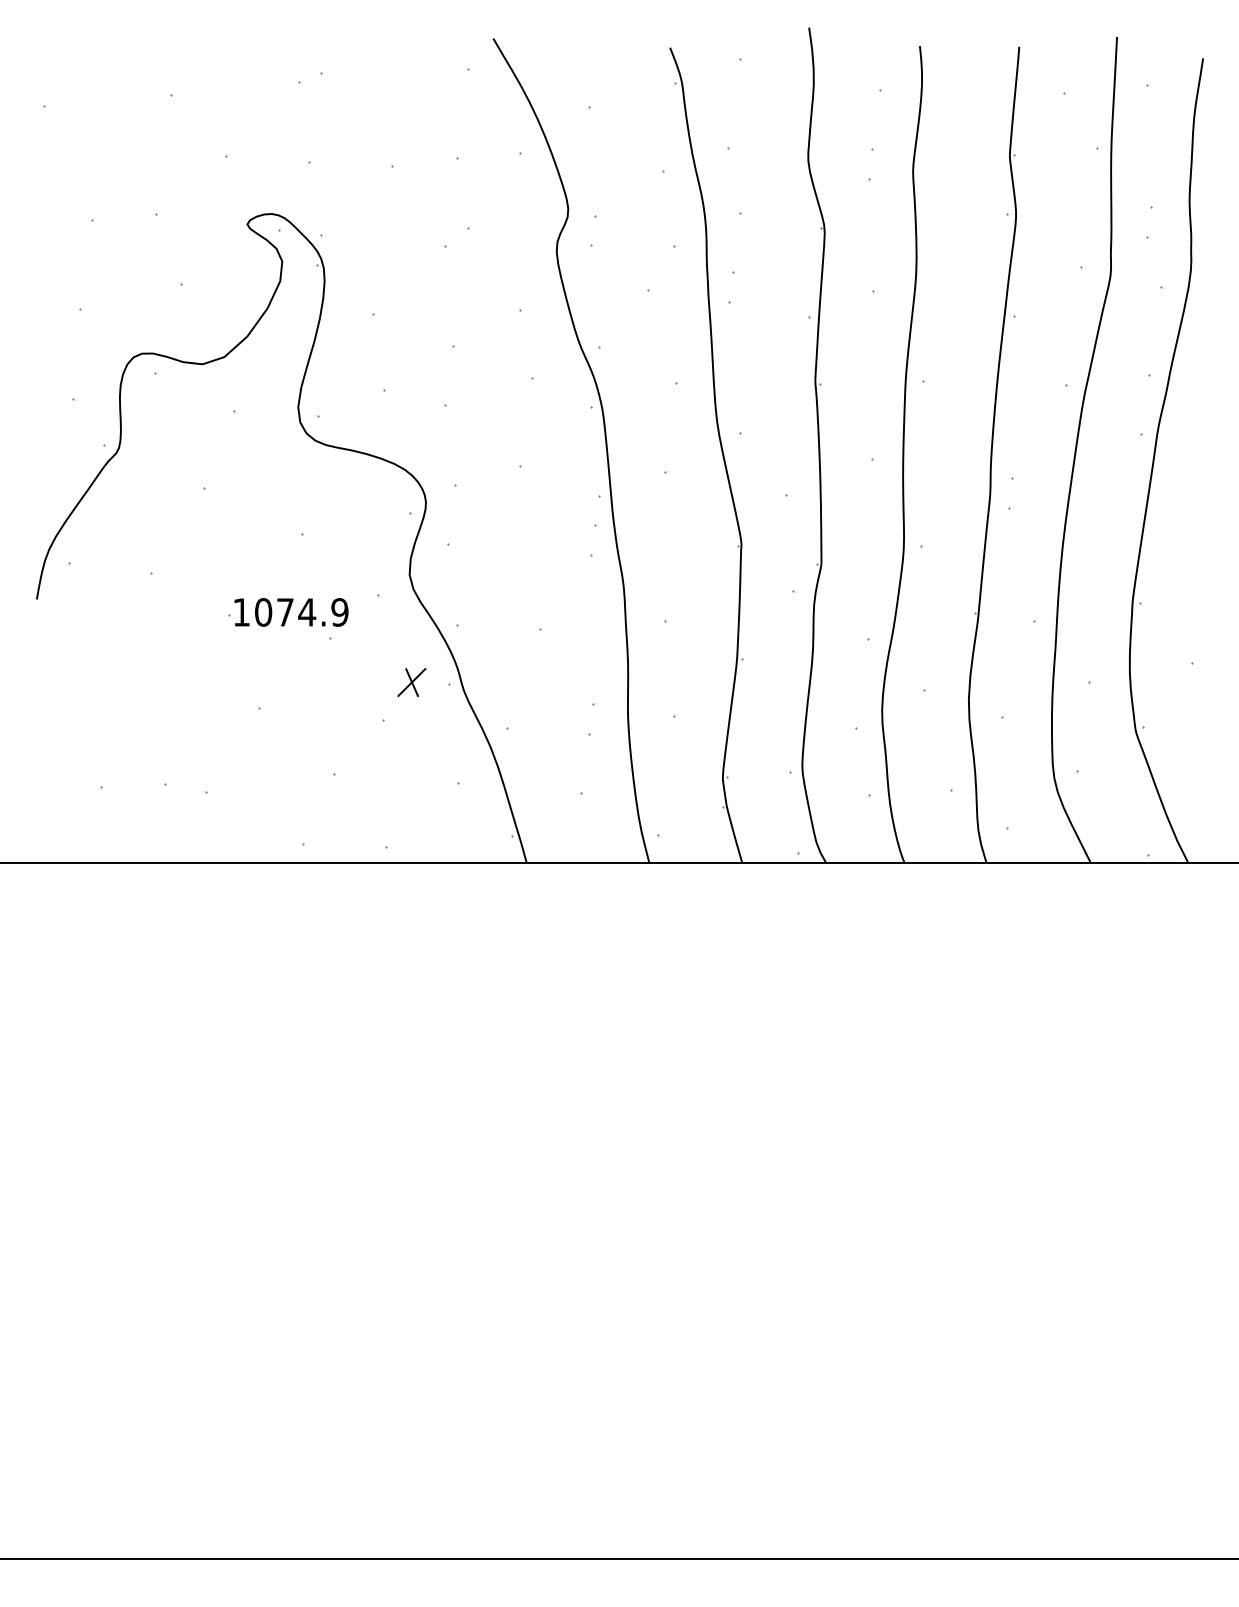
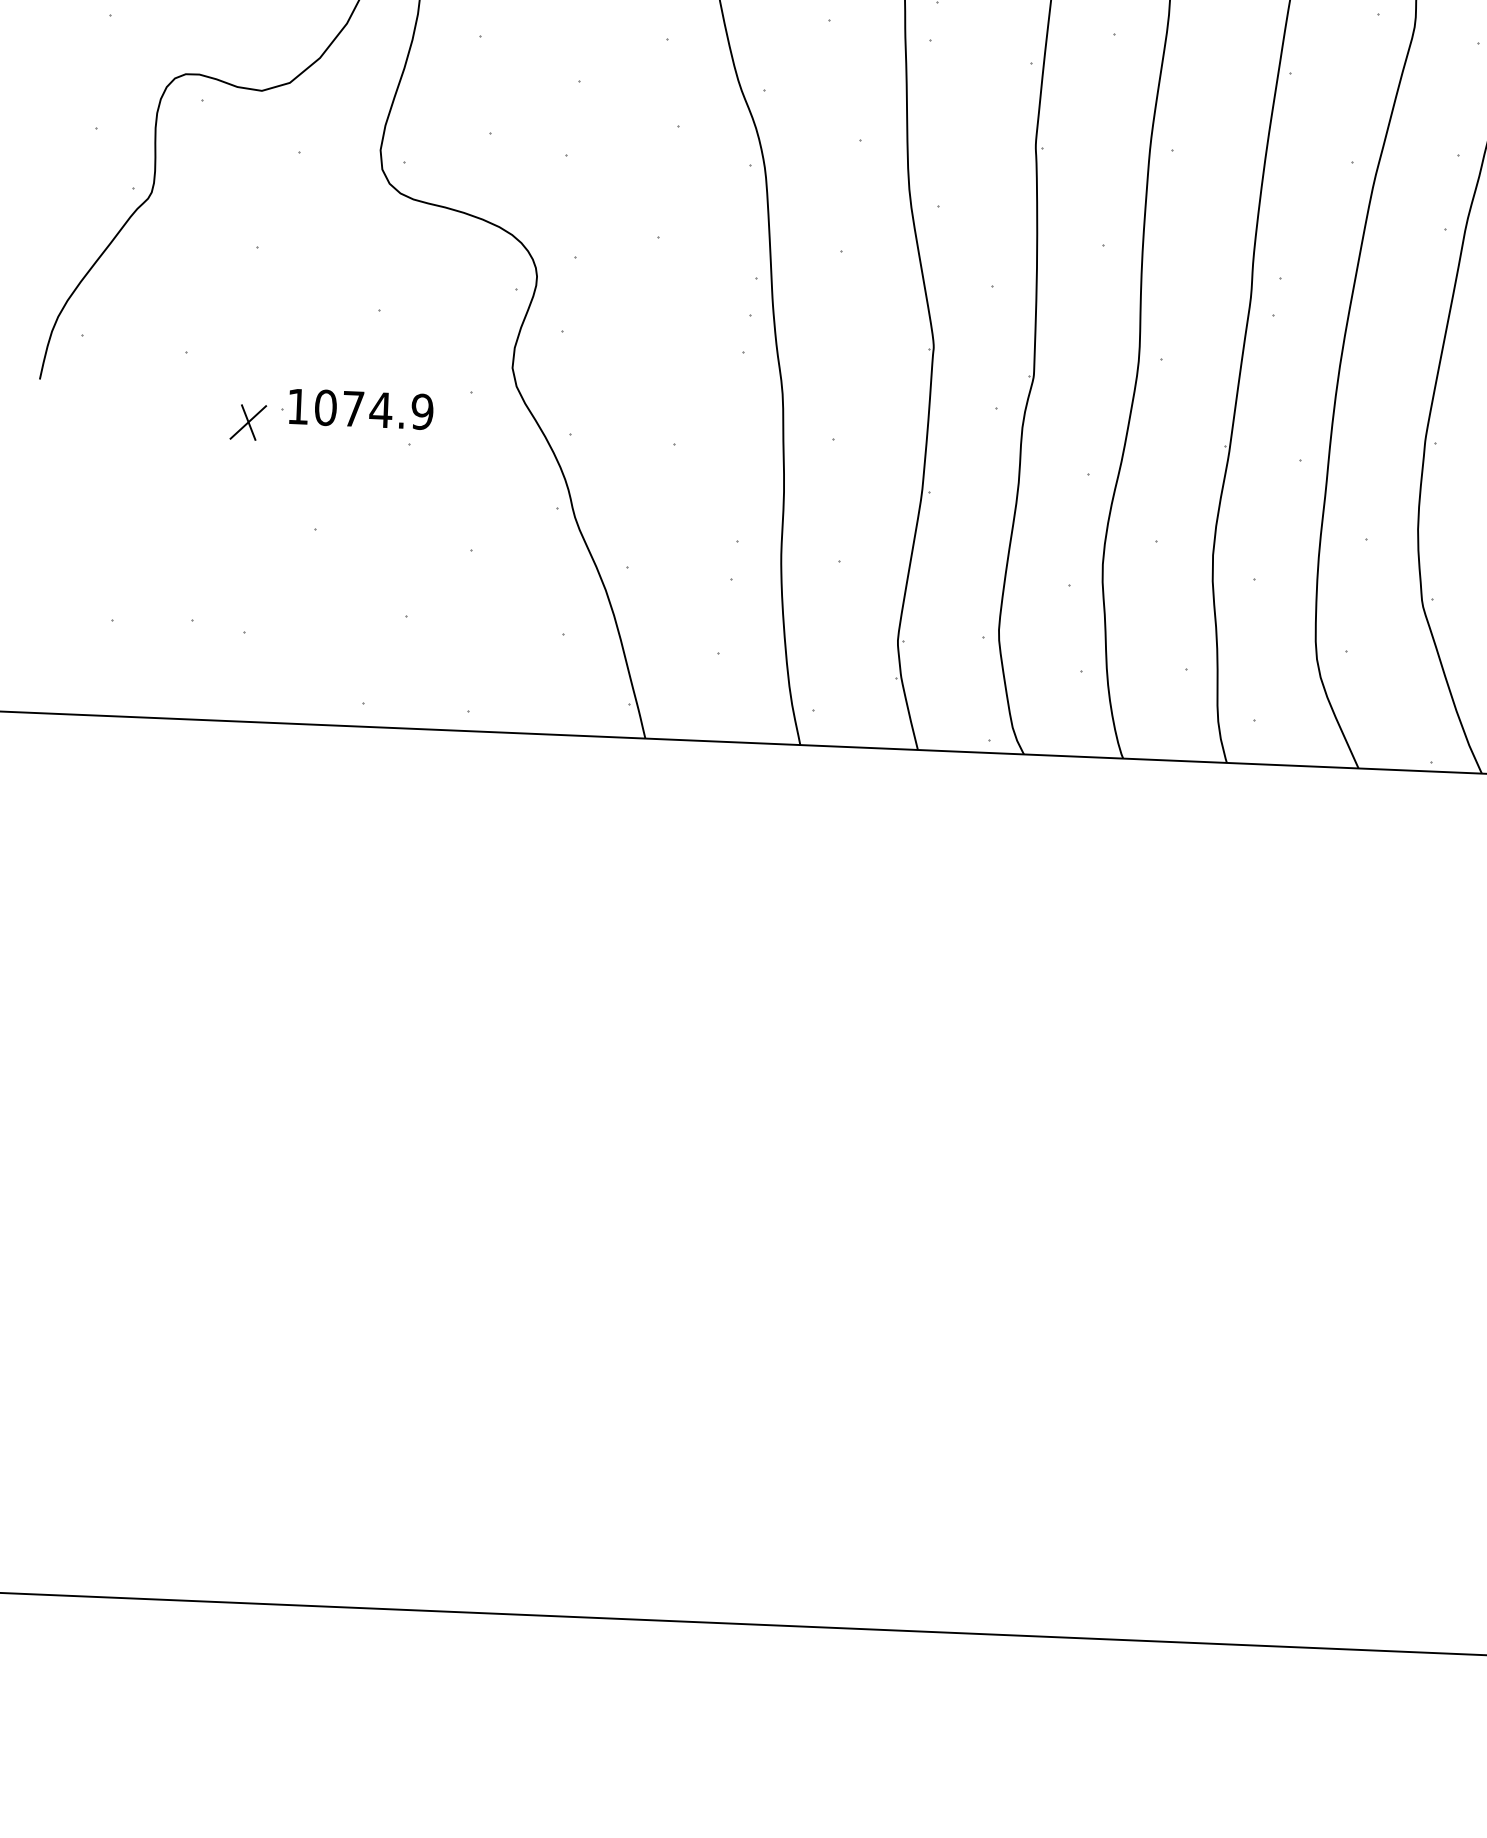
part: (411, 682) -> (247, 422), moved

